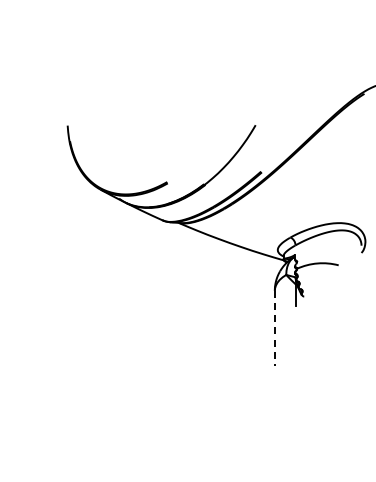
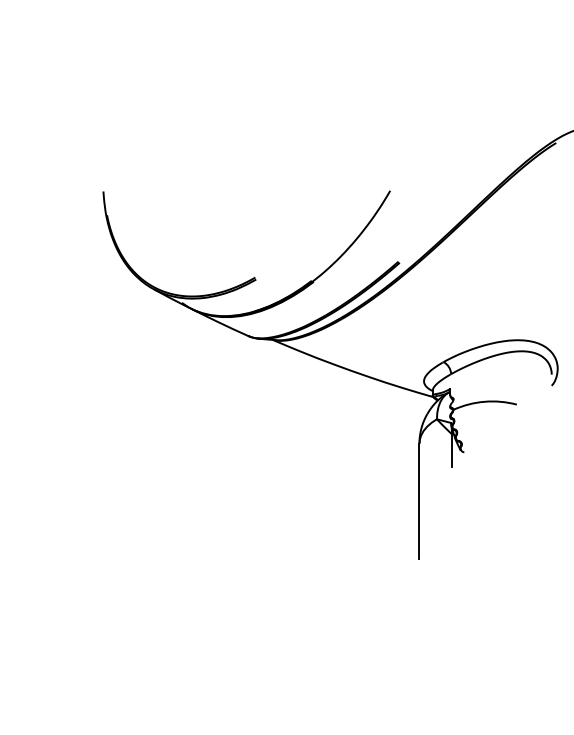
line: (274, 328) -> (418, 500), dashed -> solid

